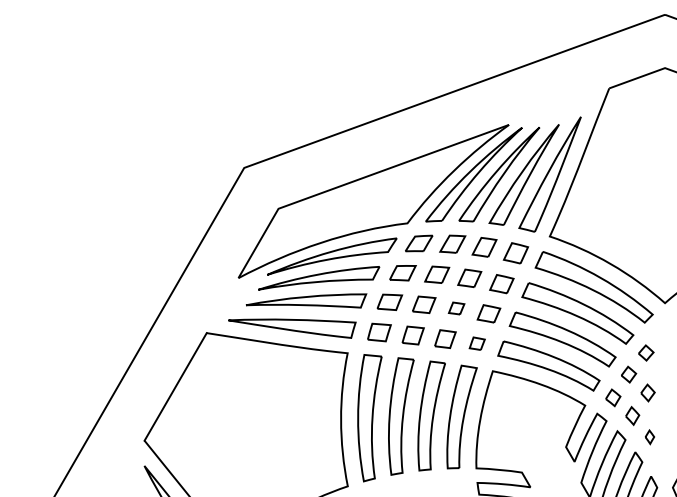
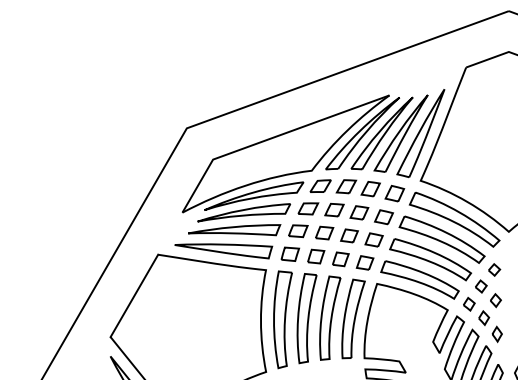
part: (456, 308) -> (349, 235), size x1.43
part: (477, 343) -> (365, 262), size x1.43
part: (649, 437) -> (496, 334), size x1.43

